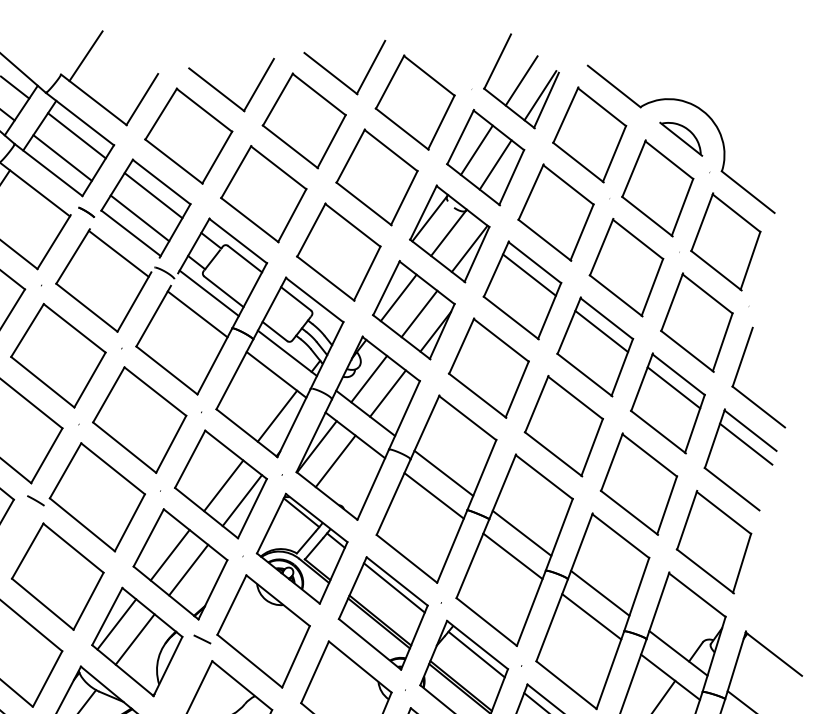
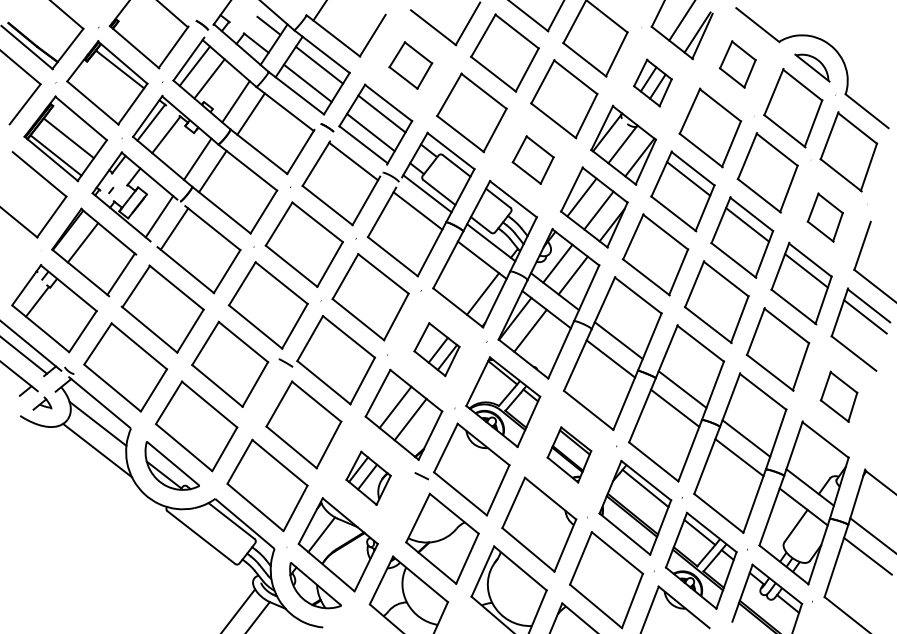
part: (589, 134) -> (737, 64), size x0.6
part: (188, 136) -> (410, 65), size x0.6
part: (485, 156) -> (652, 82), size x0.6
part: (339, 251) -> (533, 159), size x0.6
part: (697, 322) -> (825, 217), size x0.6
part: (220, 484) -> (436, 349), size x0.6
part: (713, 541) -> (838, 396), size x0.6
part: (383, 612) -> (569, 454), size x0.6
part: (137, 642) -> (368, 478), size x0.6

